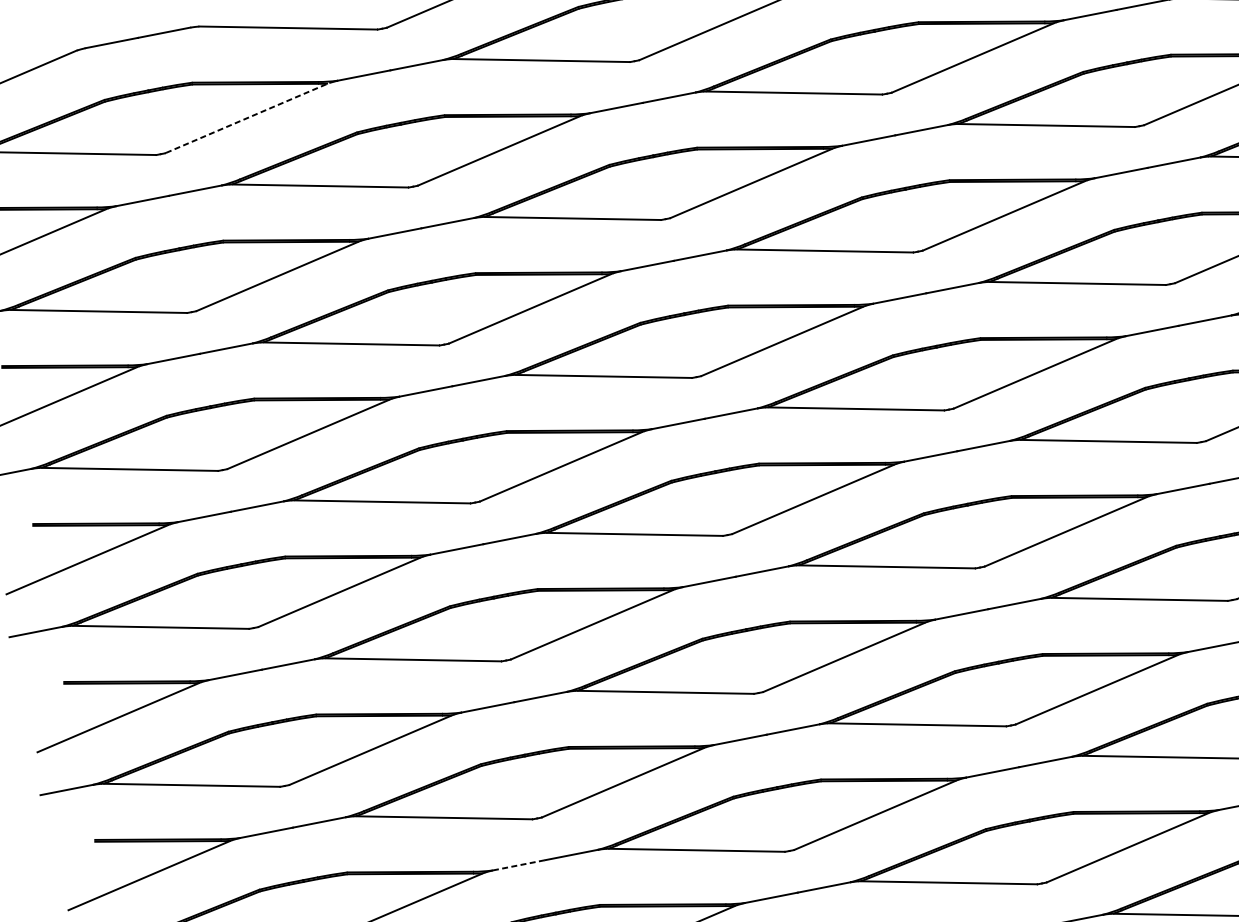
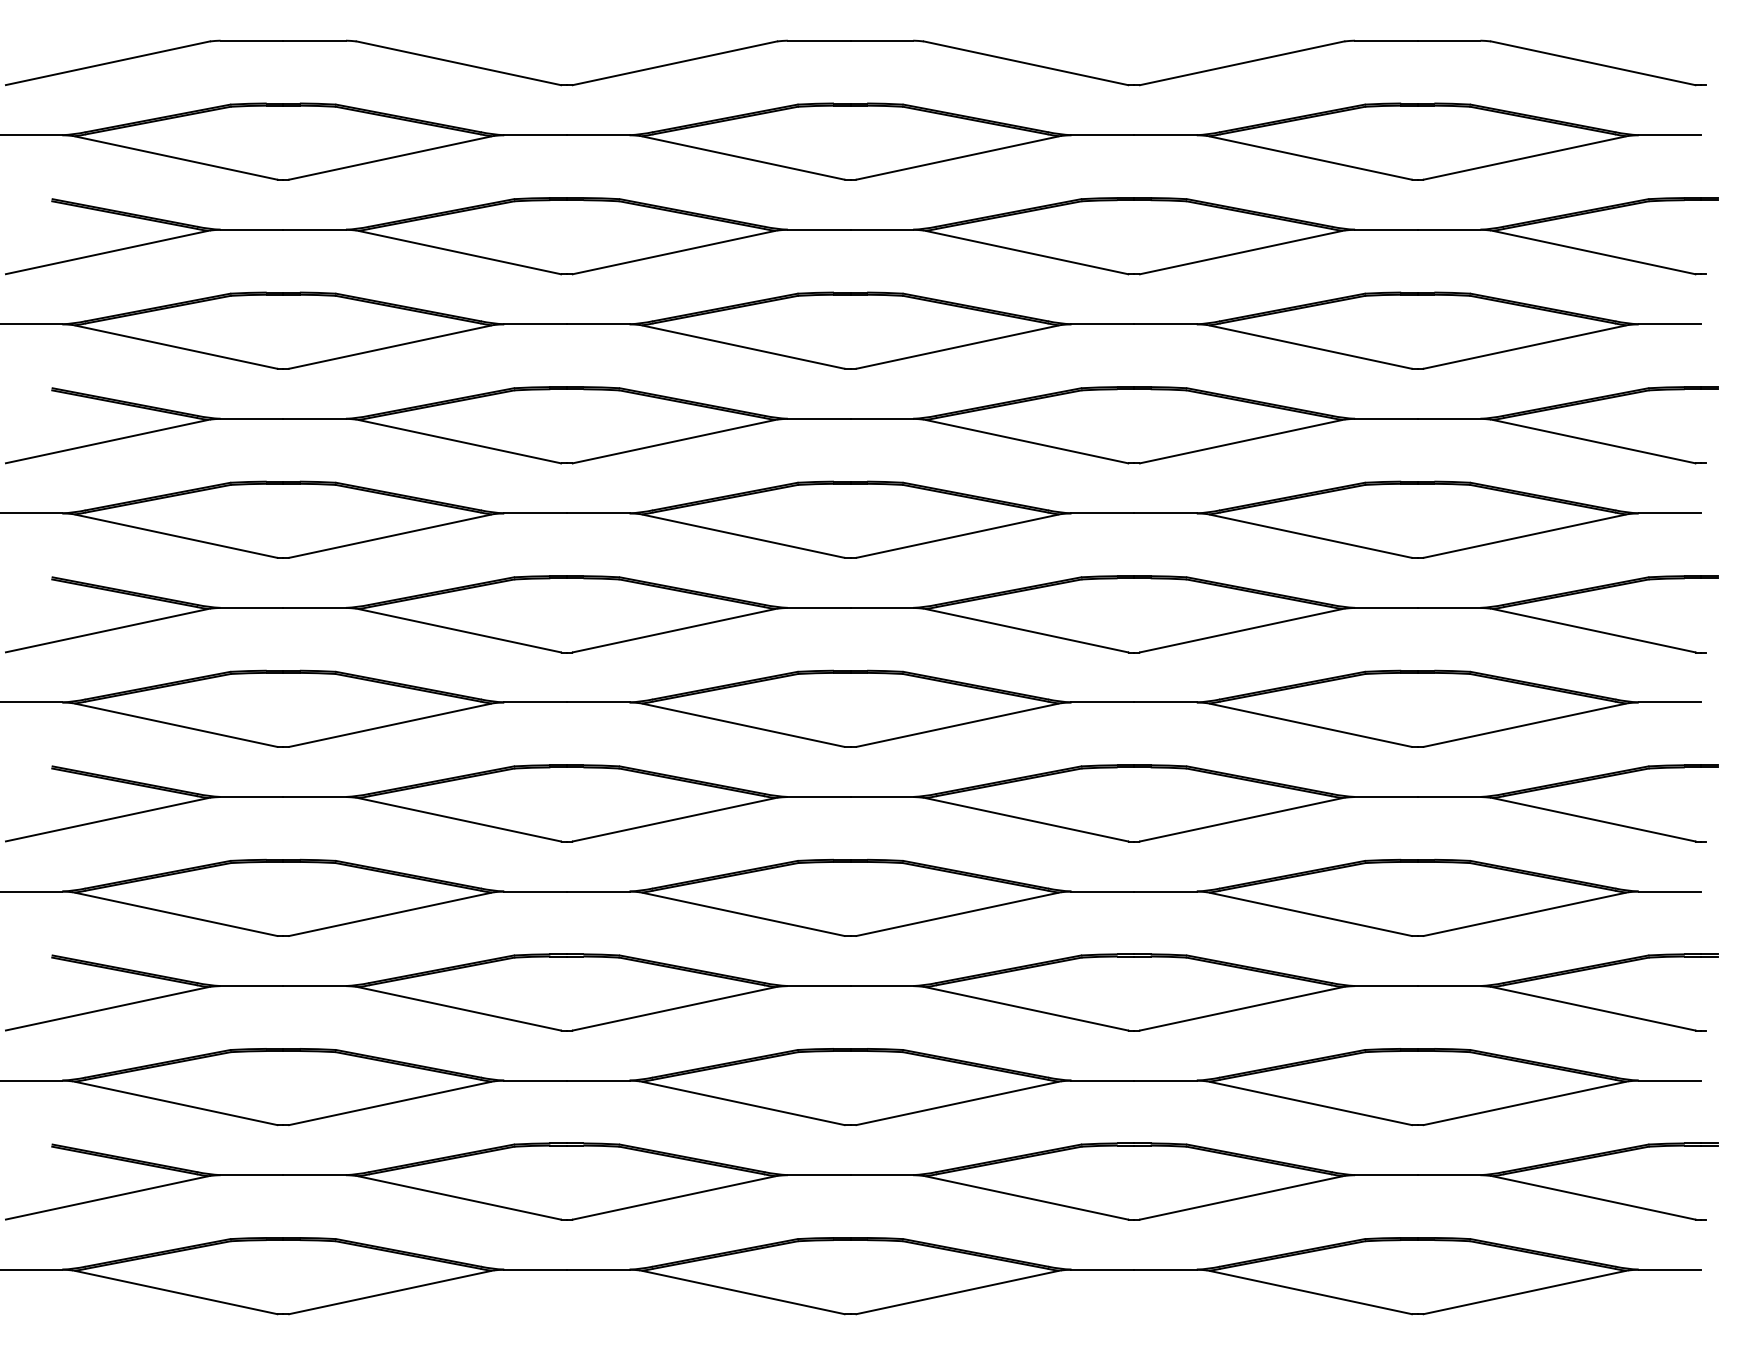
line: (248, 117) -> (392, 157), dashed -> solid
line: (519, 865) -> (536, 1080), dashed -> solid

